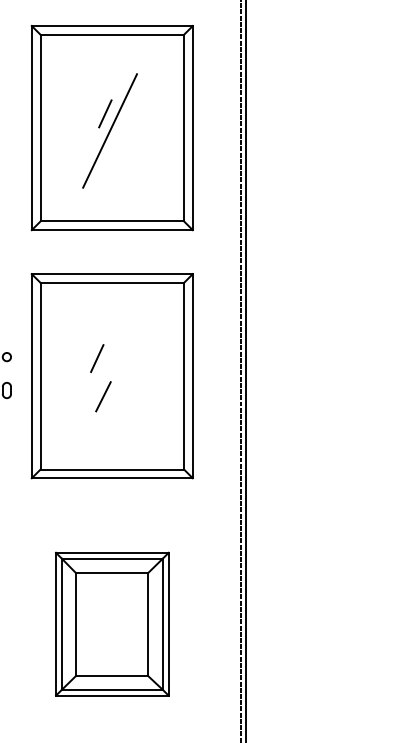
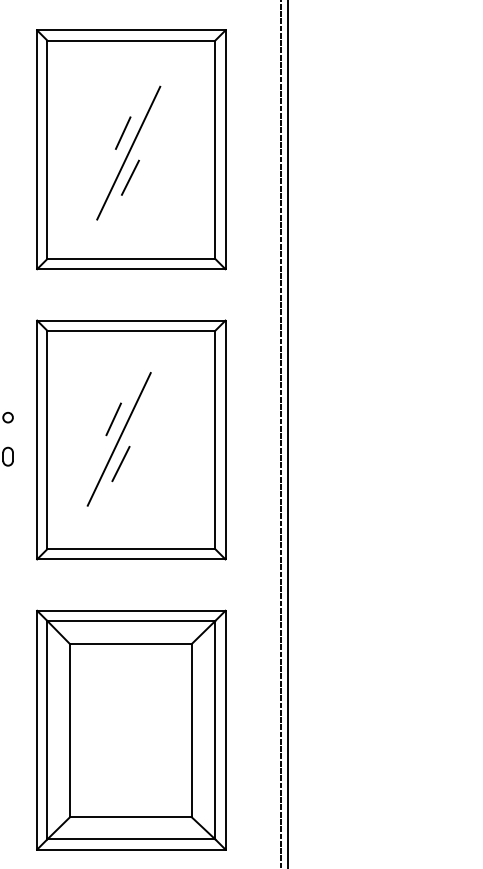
line: (111, 151) -> (130, 177), added
line: (101, 375) -> (118, 439), added
part: (112, 623) -> (131, 729), size x1.43

